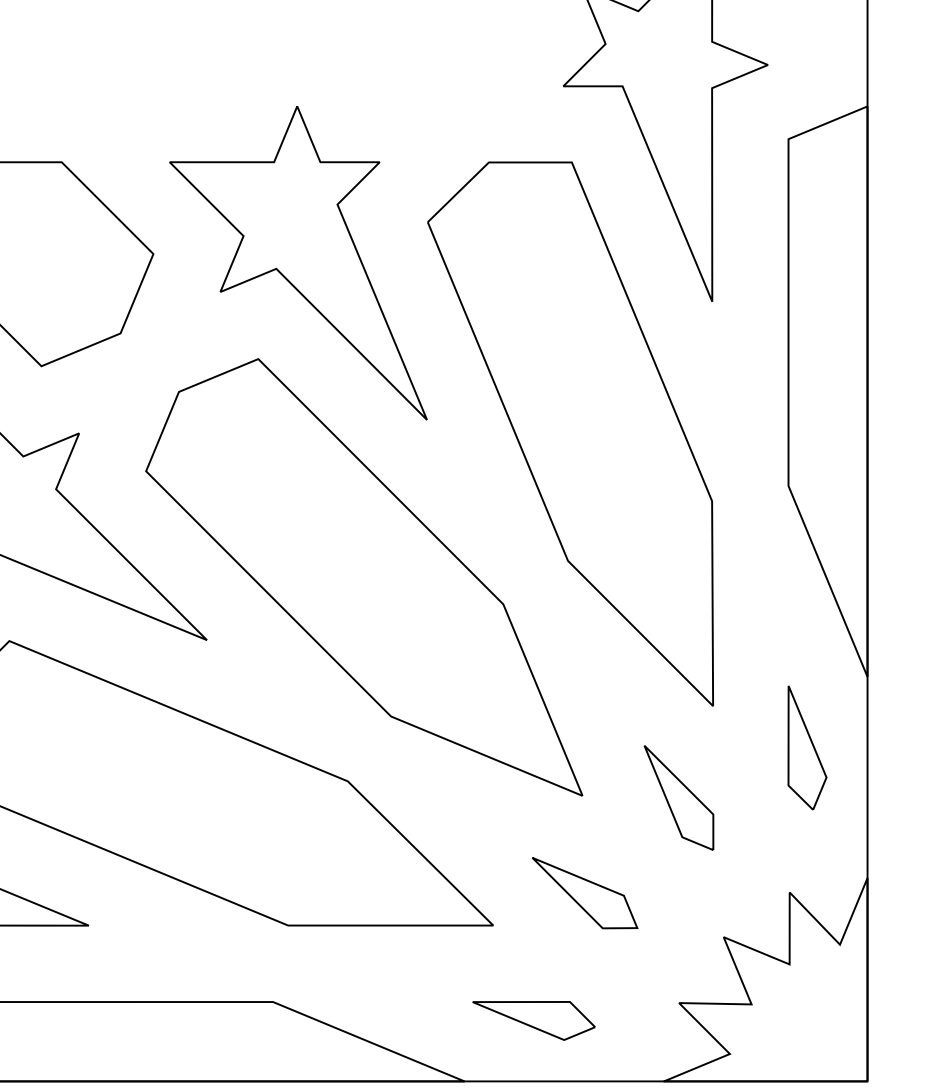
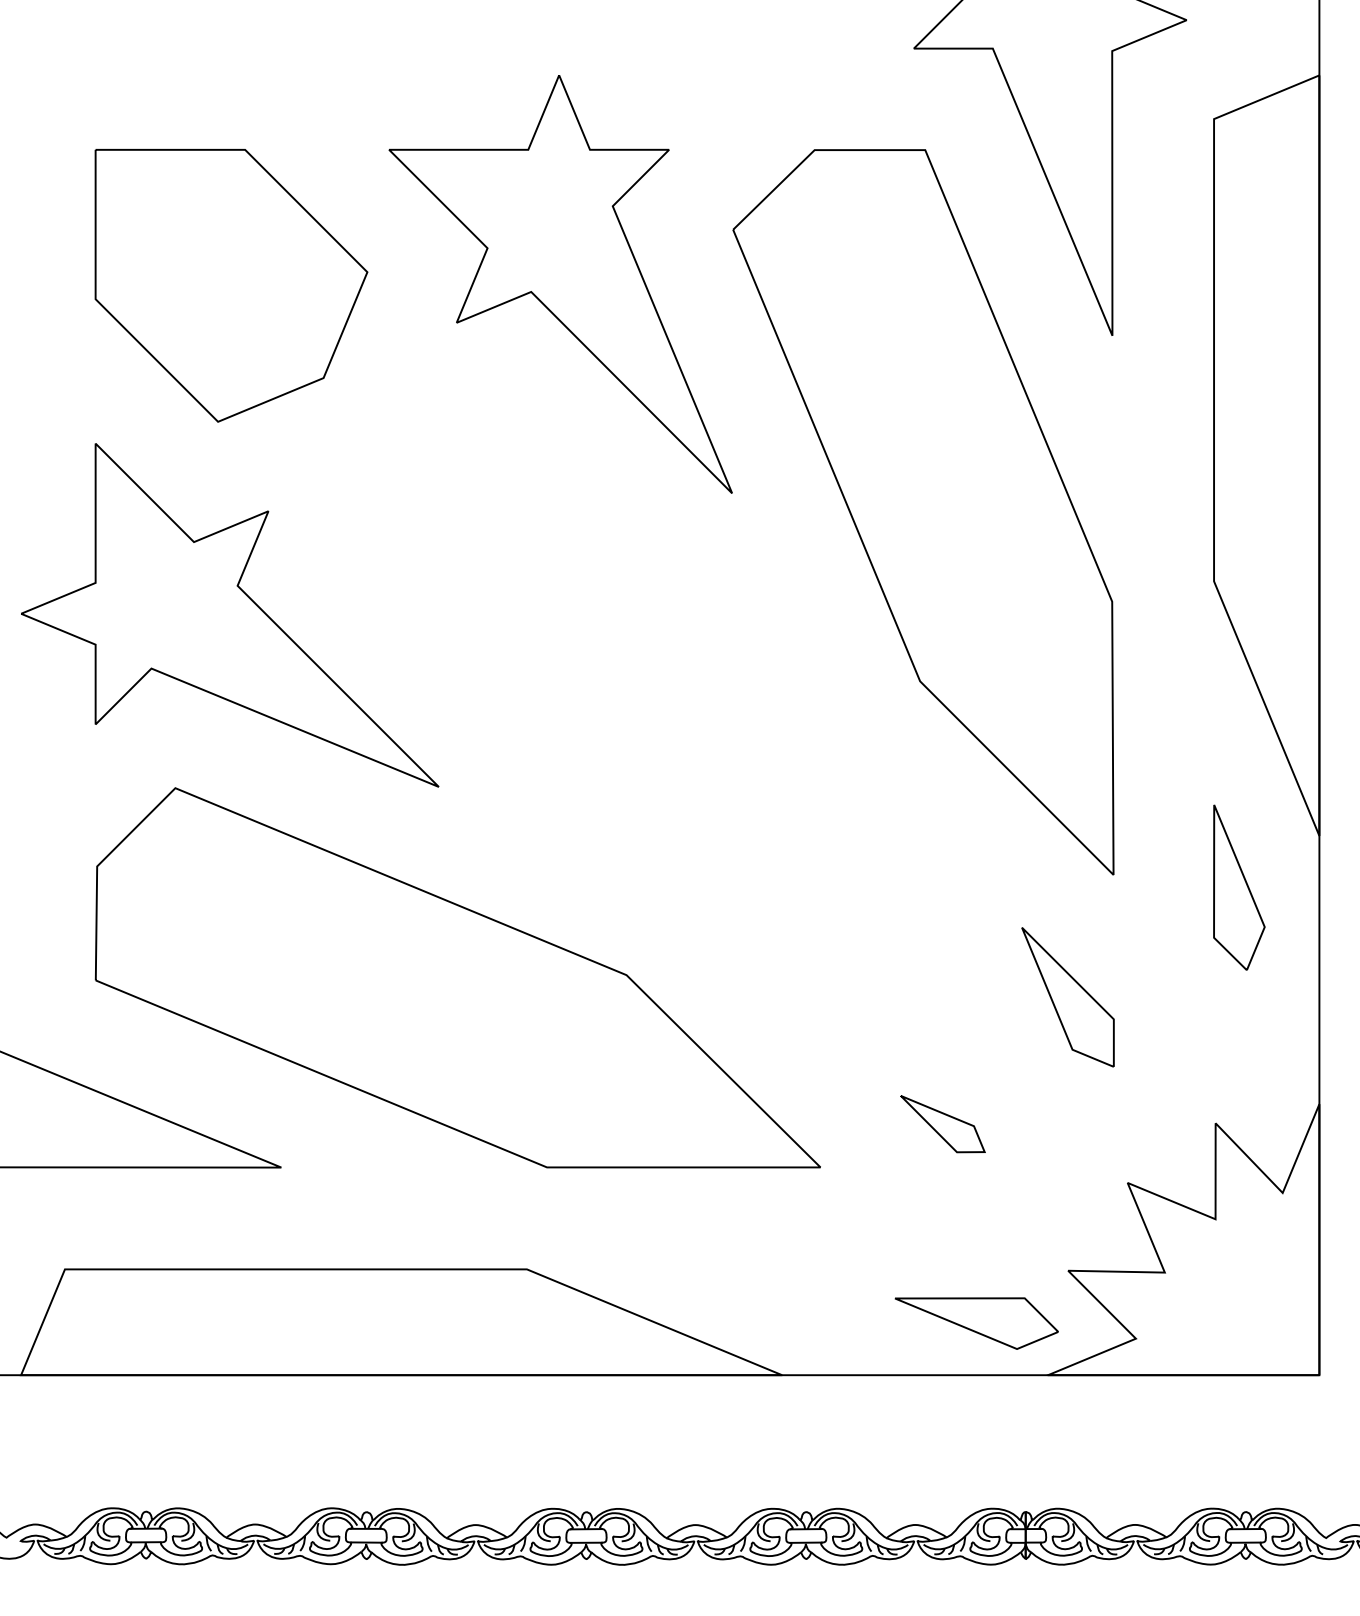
part: (364, 577) -> (648, 703), removed
part: (807, 747) -> (1239, 887), moved
part: (584, 892) -> (942, 1123), size x0.6
part: (533, 1020) -> (976, 1323), moved

